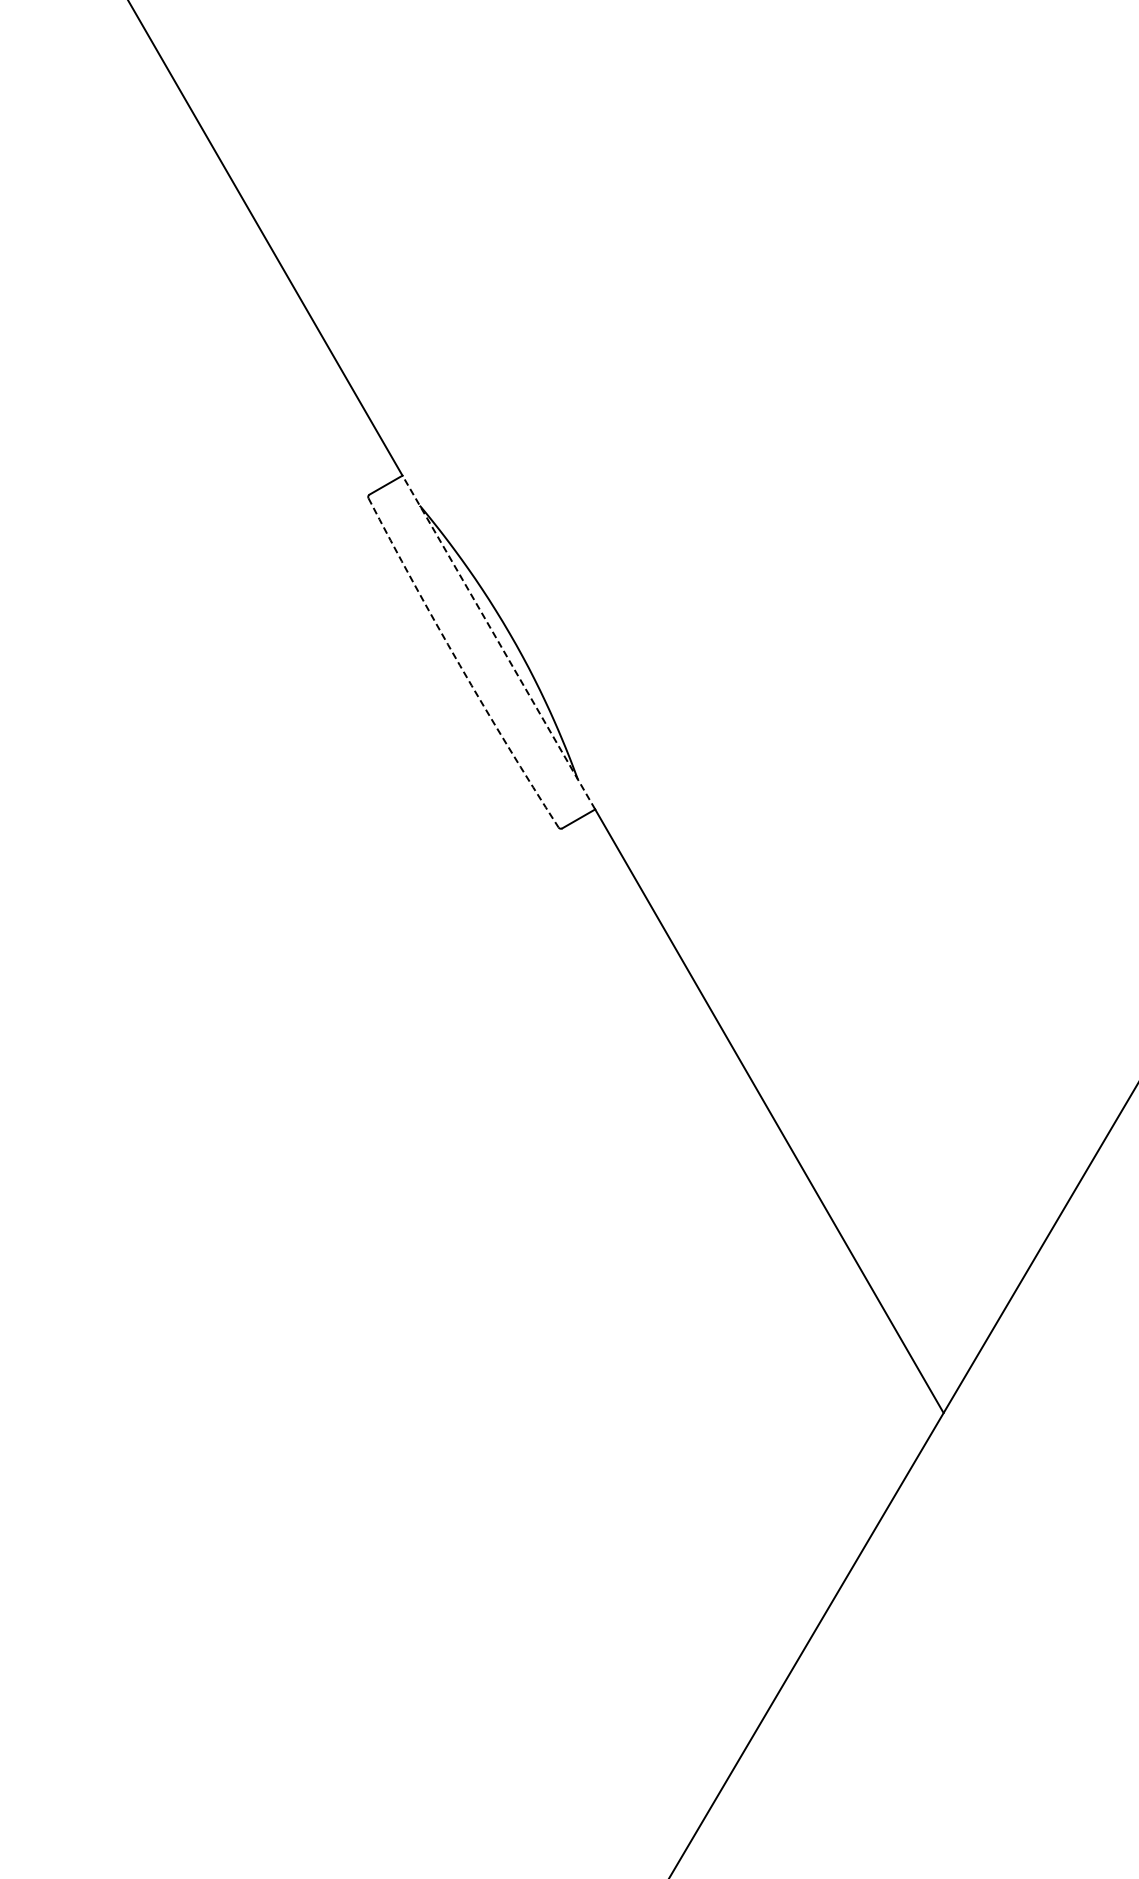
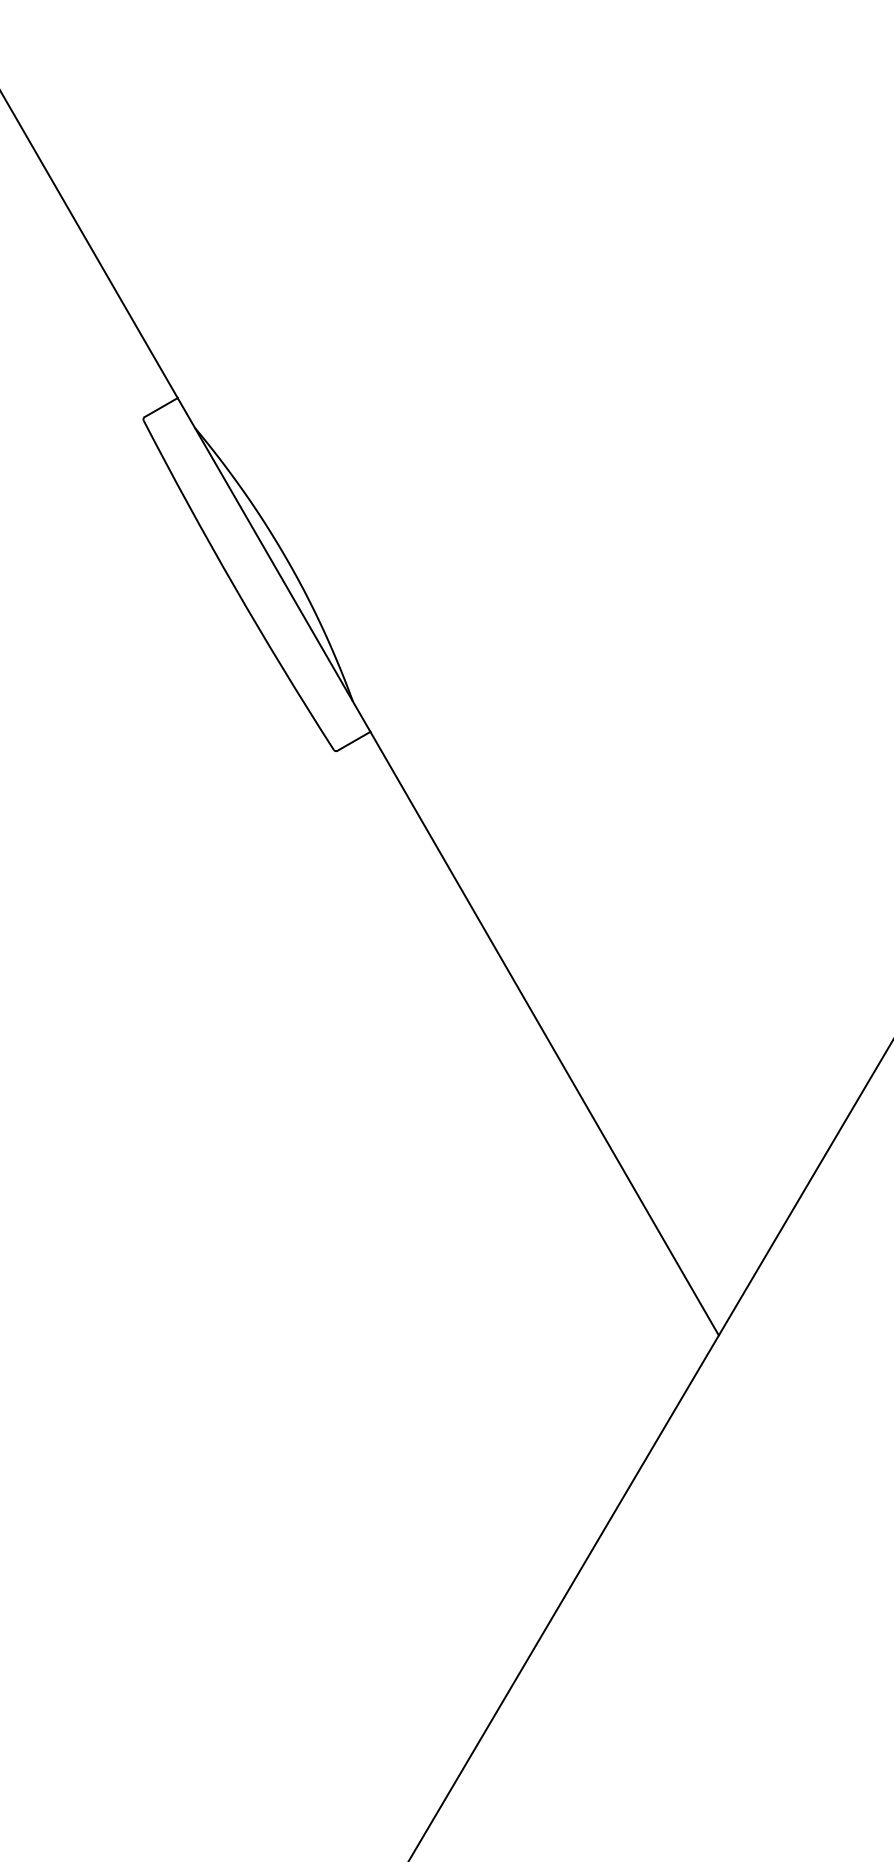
line: (498, 642) -> (273, 564), dashed -> solid
arc: (459, 665) -> (234, 587), dashed -> solid

